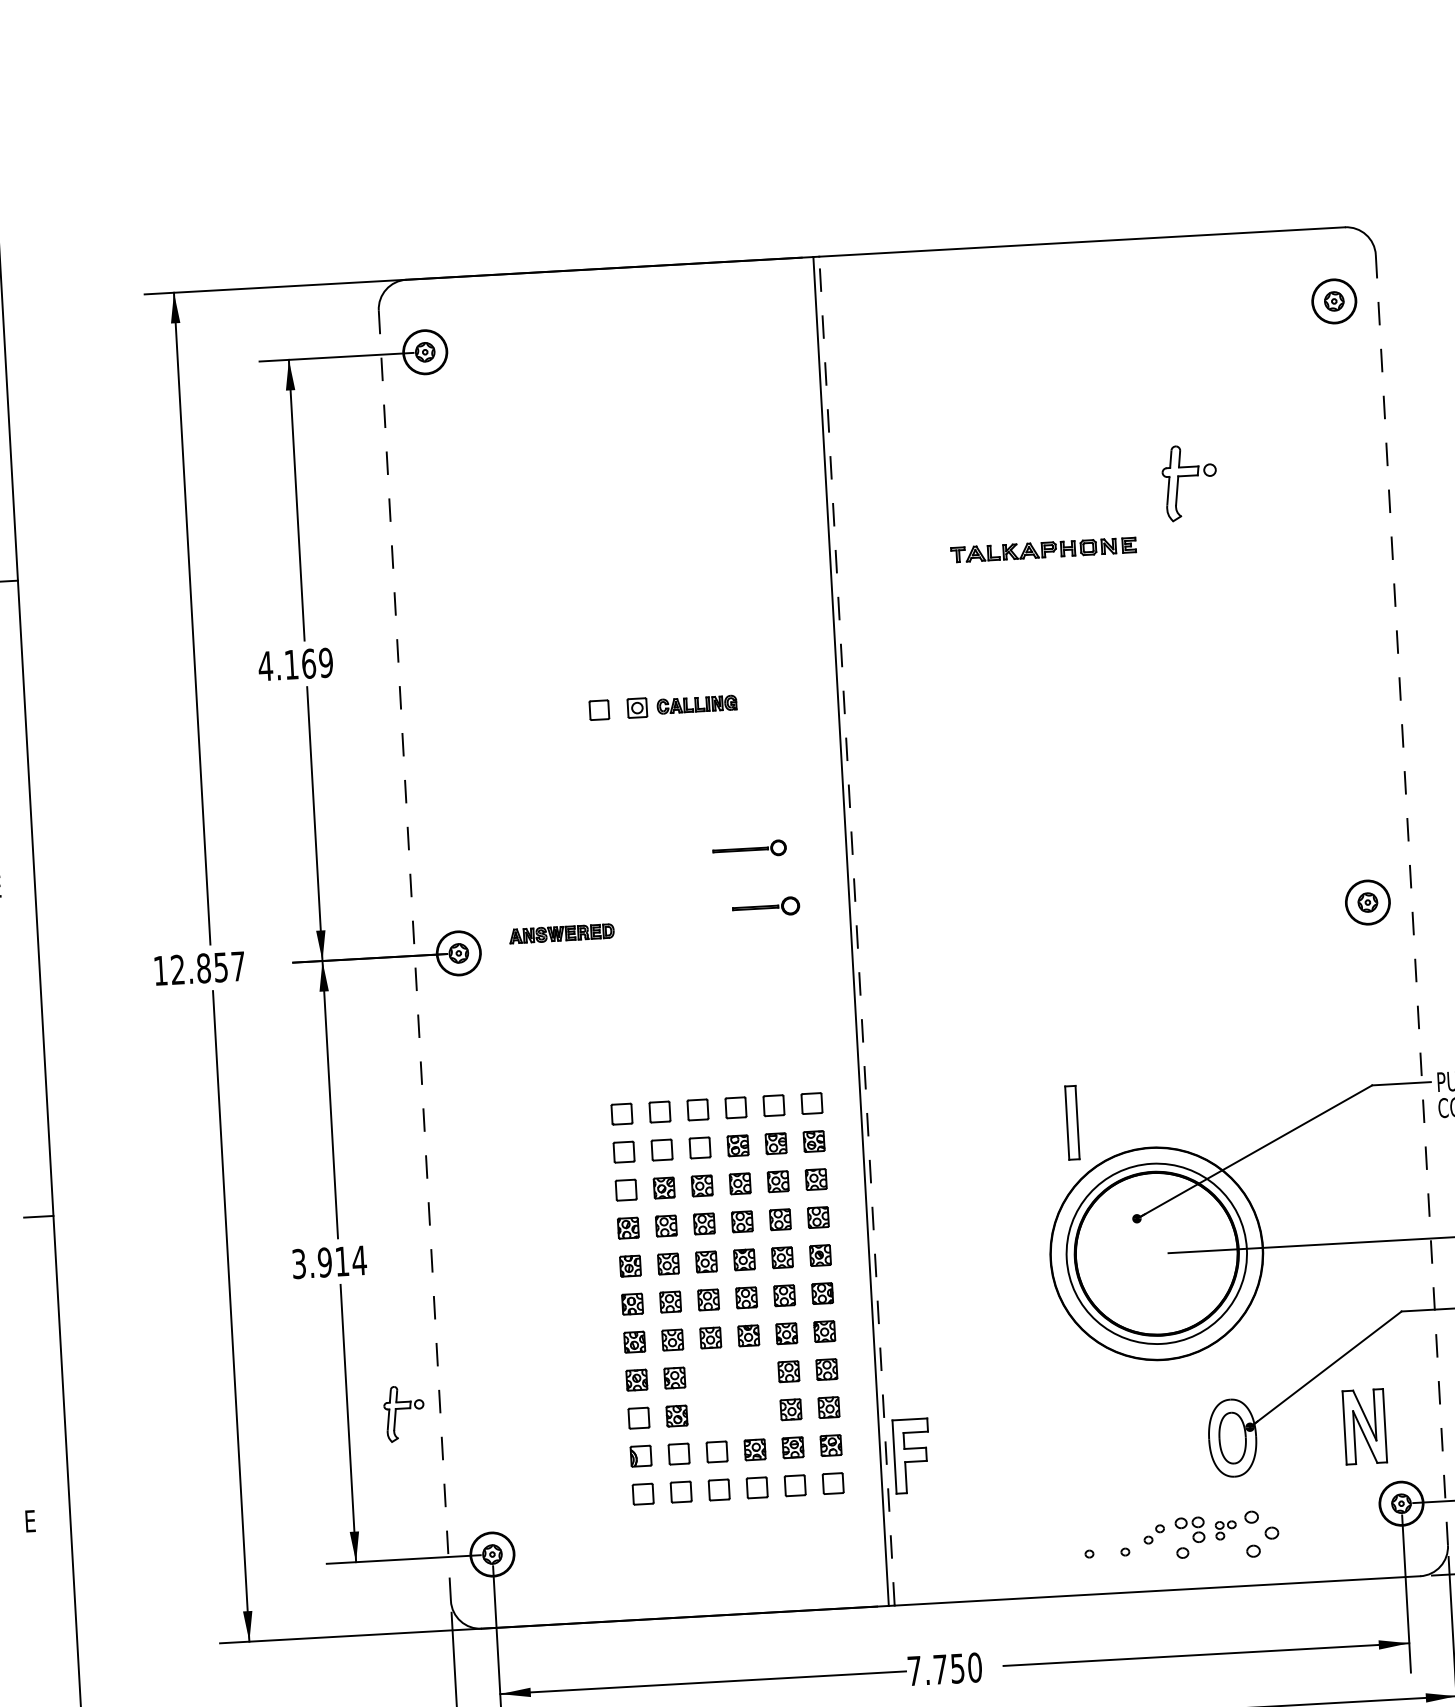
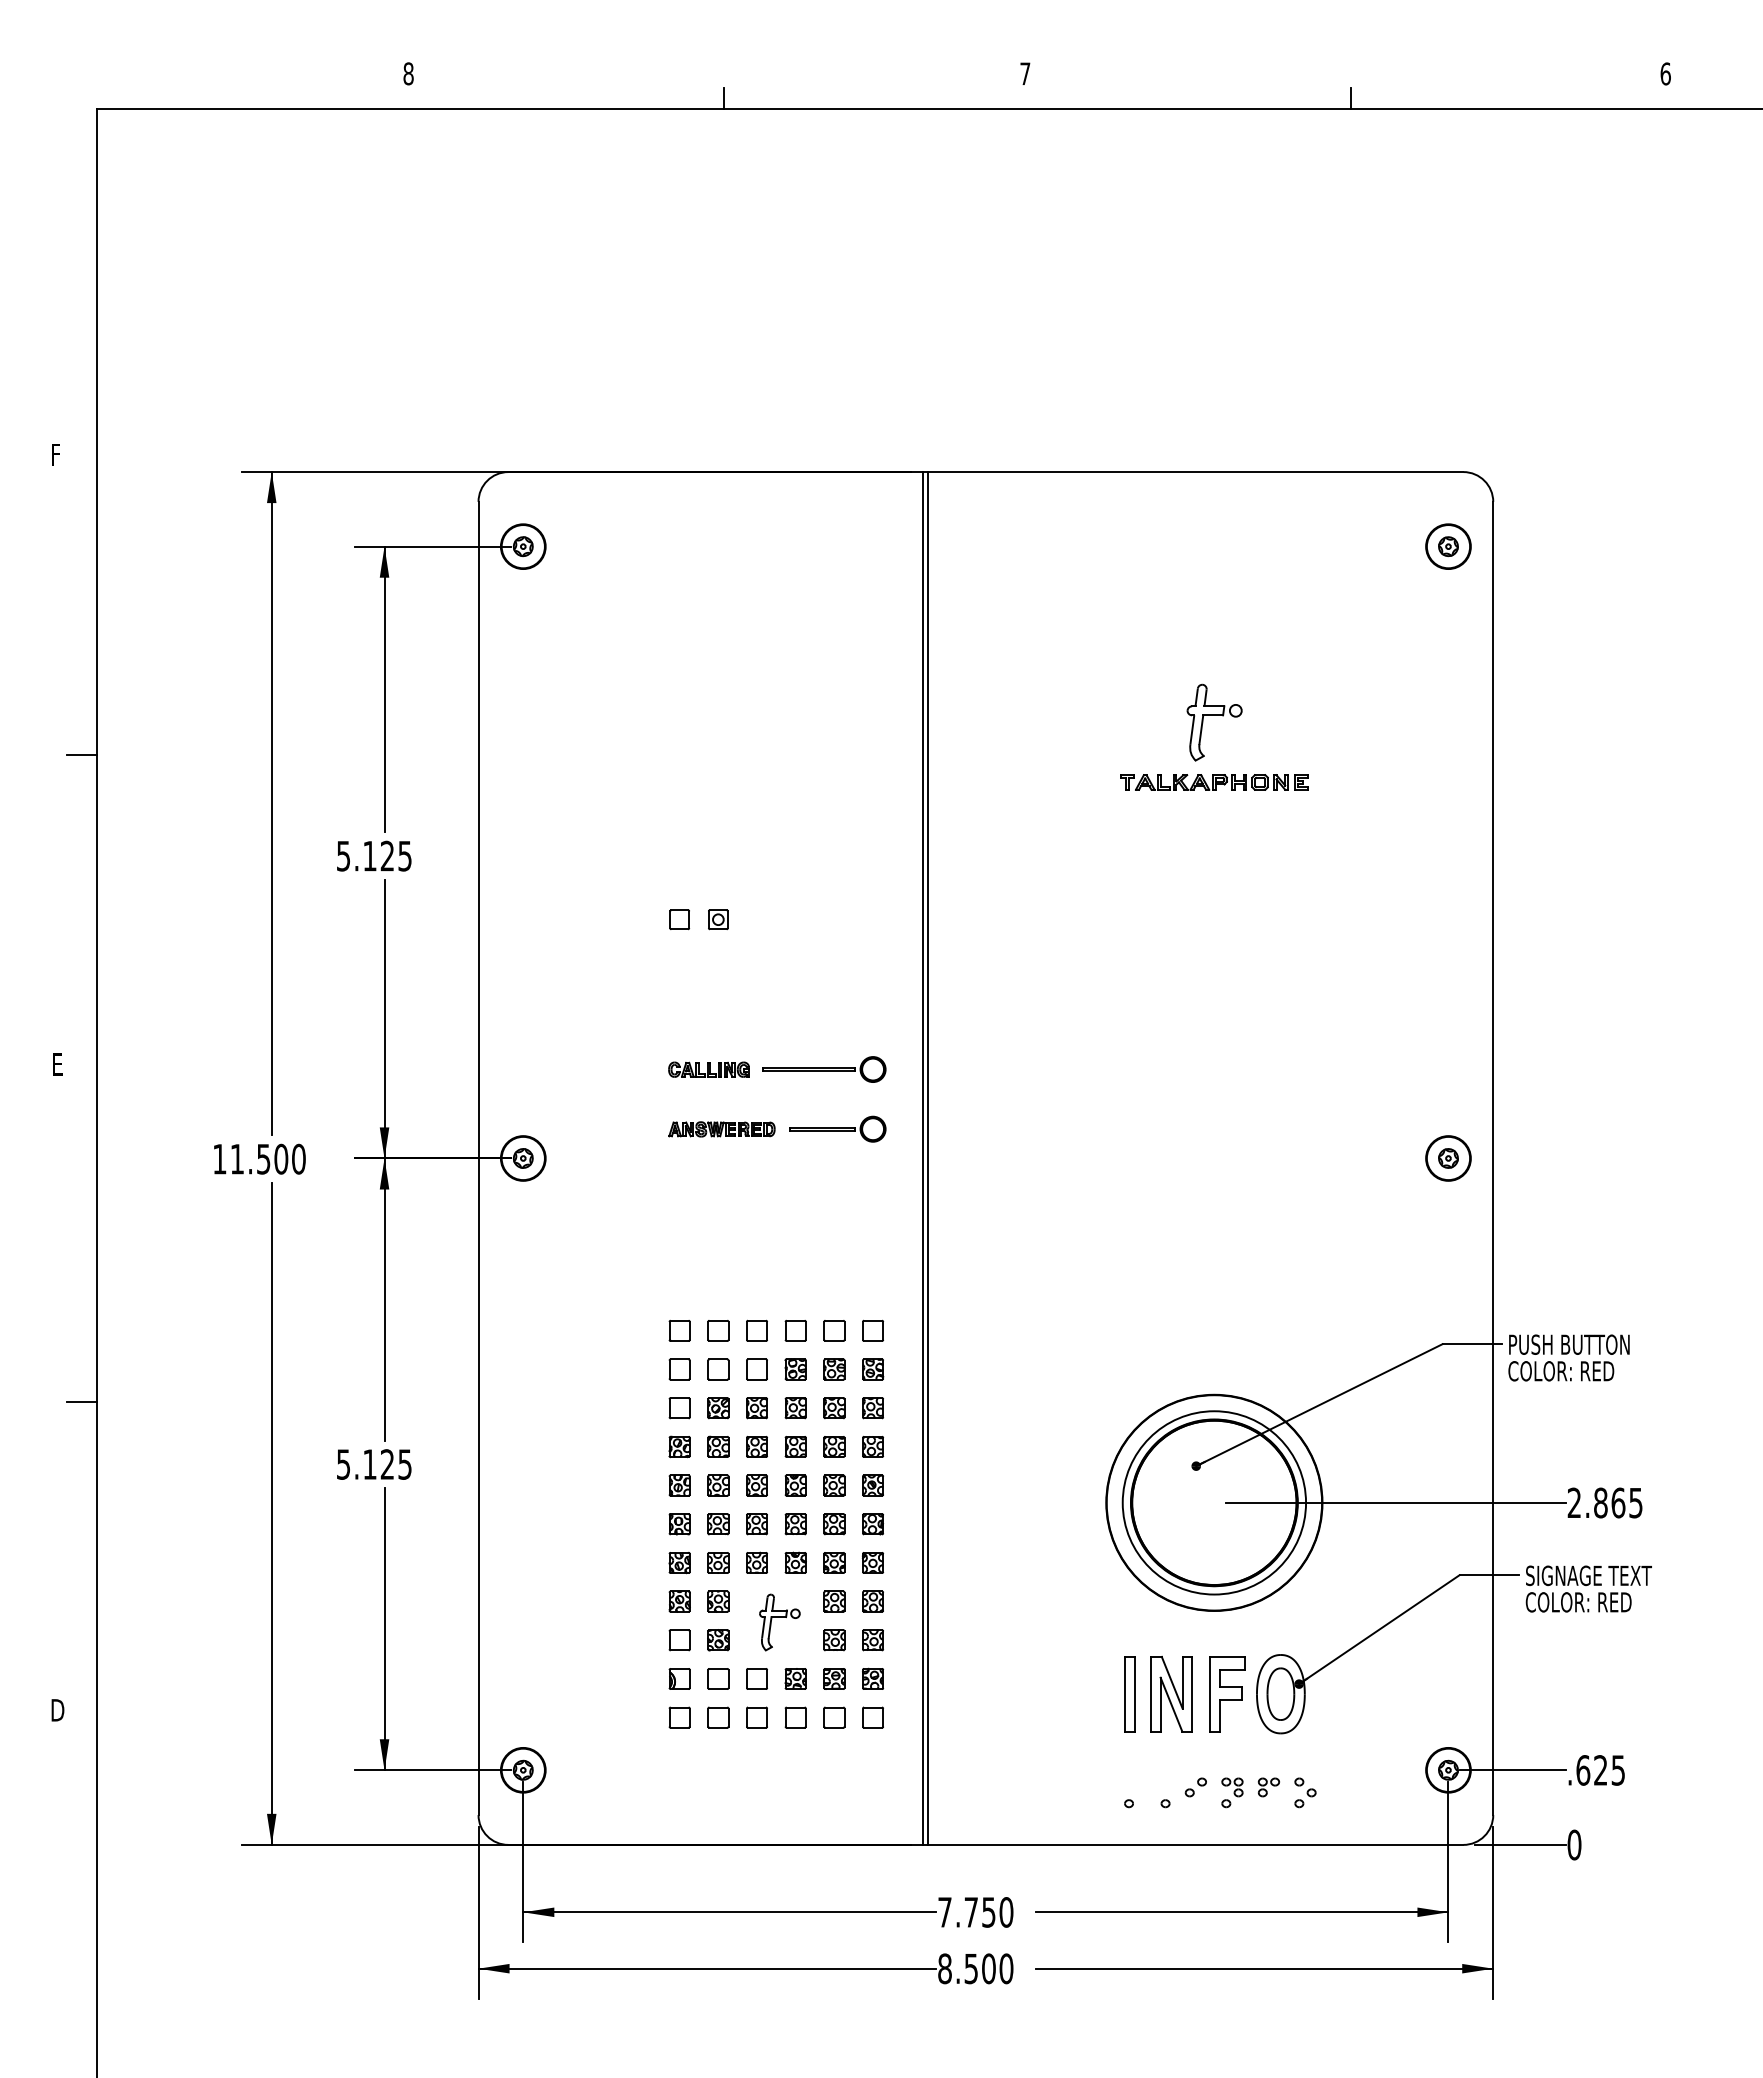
part: (1189, 475) -> (1214, 715), moved
part: (1043, 550) -> (1214, 782), moved
text: (295, 663) -> (373, 855), 4.169 -> 5.125
part: (696, 704) -> (708, 1069), moved
part: (749, 849) -> (824, 1069), size x1.67
line: (1412, 900) -> (1493, 1158), dashed -> solid
part: (765, 906) -> (837, 1128), size x1.43
line: (856, 930) -> (928, 1157), dashed -> solid
part: (561, 933) -> (721, 1129), moved
line: (414, 955) -> (478, 1158), dashed -> solid
text: (207, 967) -> (267, 1158), 12.857 -> 11.500
part: (1071, 1123) -> (1129, 1694), moved
text: (329, 1262) -> (374, 1464), 3.914 -> 5.125
part: (403, 1413) -> (779, 1622), moved
part: (1364, 1426) -> (1171, 1693), moved
part: (911, 1456) -> (1227, 1694), moved
text: (31, 1521) -> (57, 1710), E -> D
part: (1262, 1533) -> (1305, 1792), size x0.62
part: (1190, 1537) -> (1232, 1792), size x0.71

